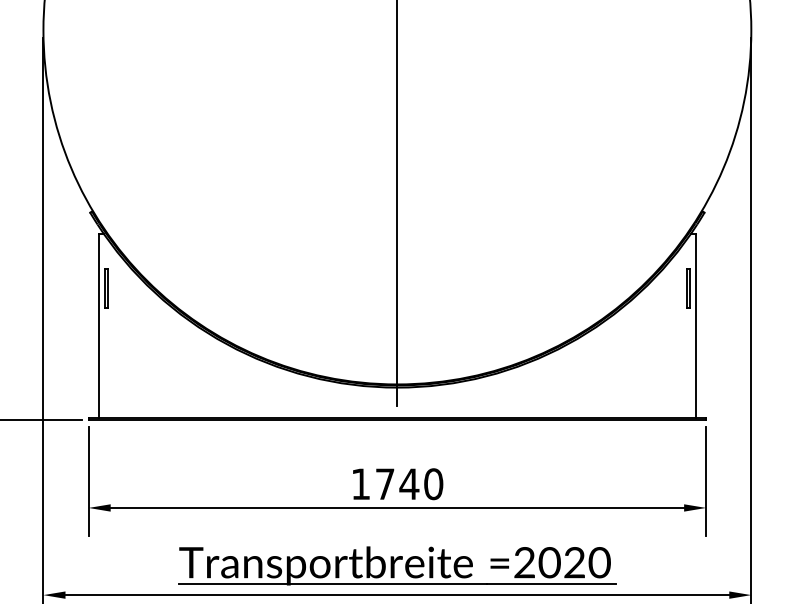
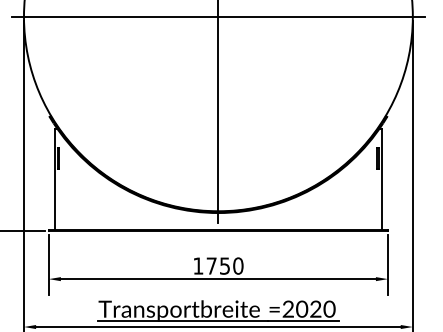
line: (395, 29) -> (217, 16), added
text: (408, 483) -> (224, 265), 1740 -> 1750

